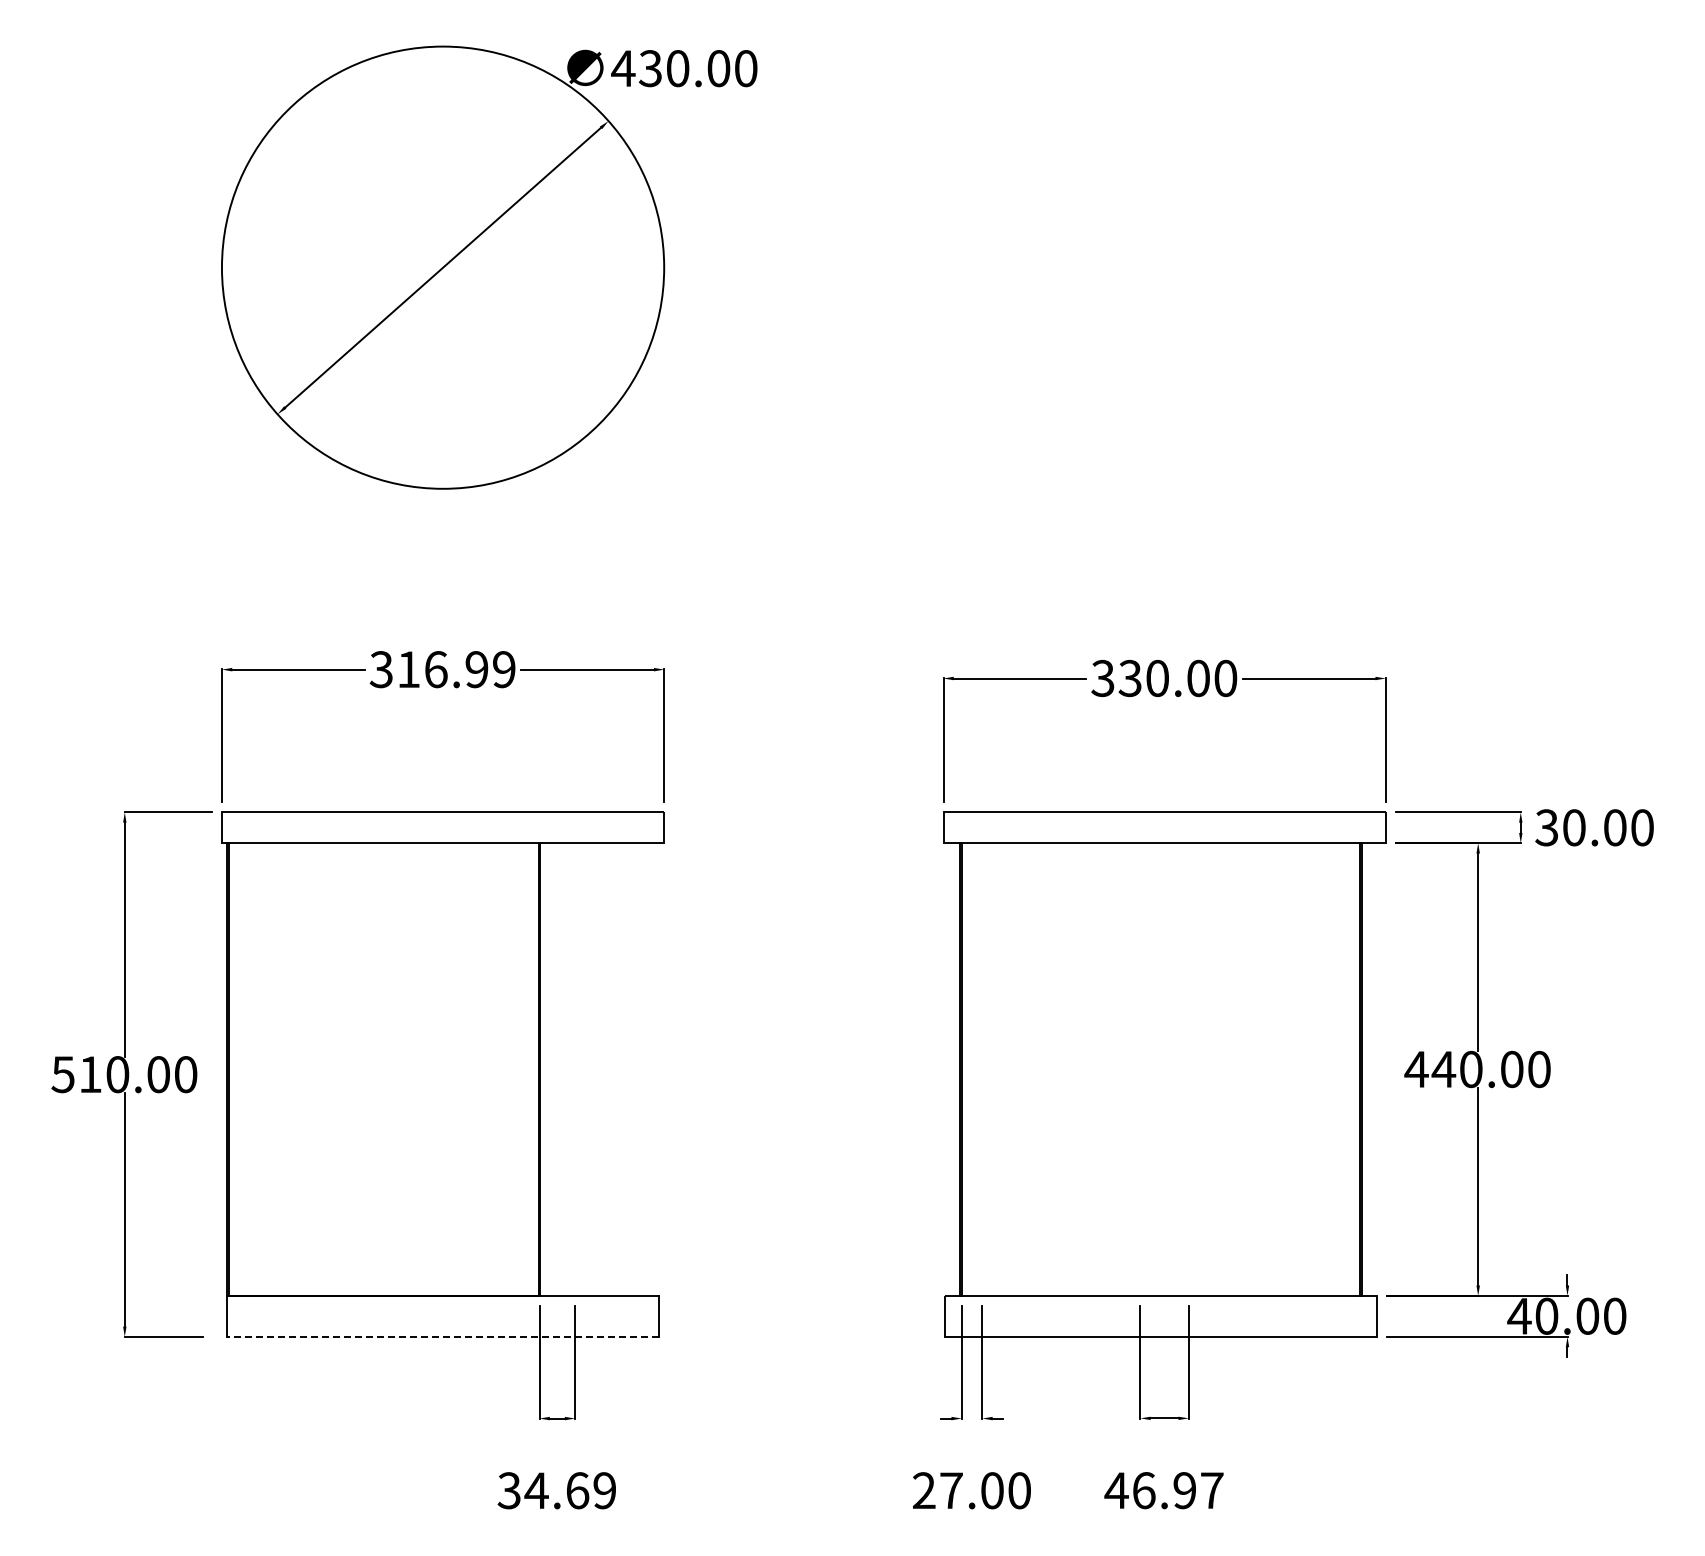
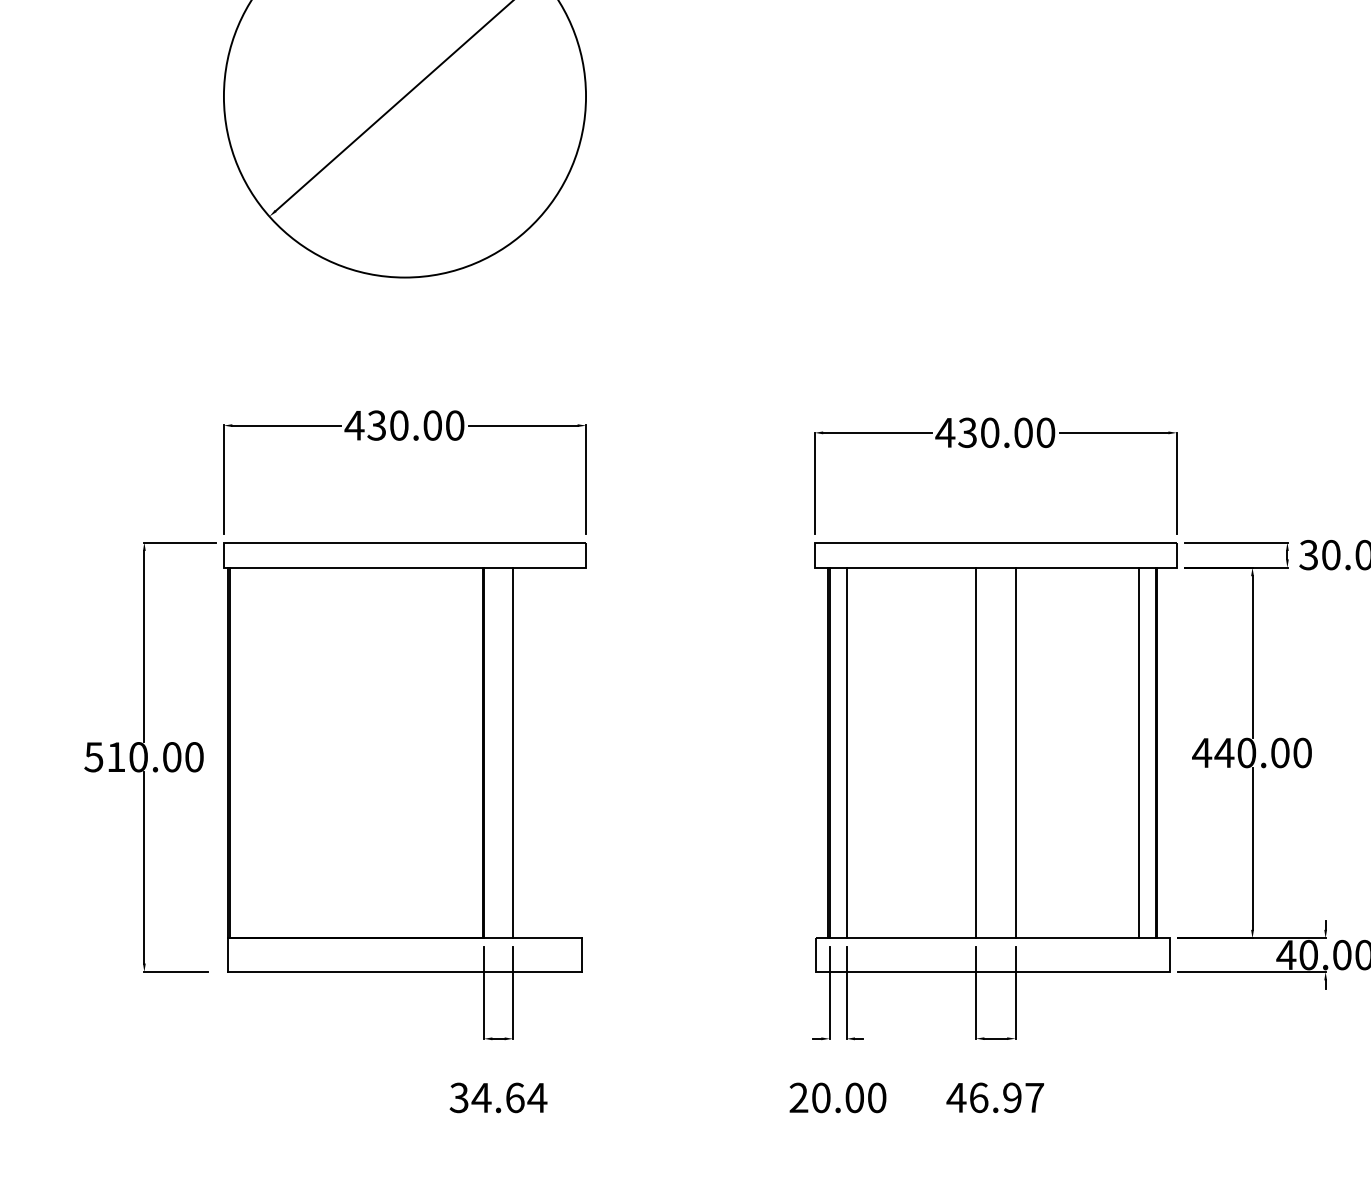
text: (442, 669) -> (404, 425), 316.99 -> 430.00
text: (1102, 678) -> (944, 432), 330.00 -> 430.00
line: (575, 1069) -> (513, 753), added
line: (982, 1069) -> (846, 753), added
line: (1140, 1069) -> (976, 753), added
line: (1188, 1069) -> (1015, 753), added
line: (1339, 1069) -> (1138, 753), added
line: (443, 1336) -> (405, 971), dashed -> solid
text: (604, 1490) -> (537, 1097), 34.69 -> 34.64
text: (951, 1490) -> (821, 1097), 27.00 -> 20.00

